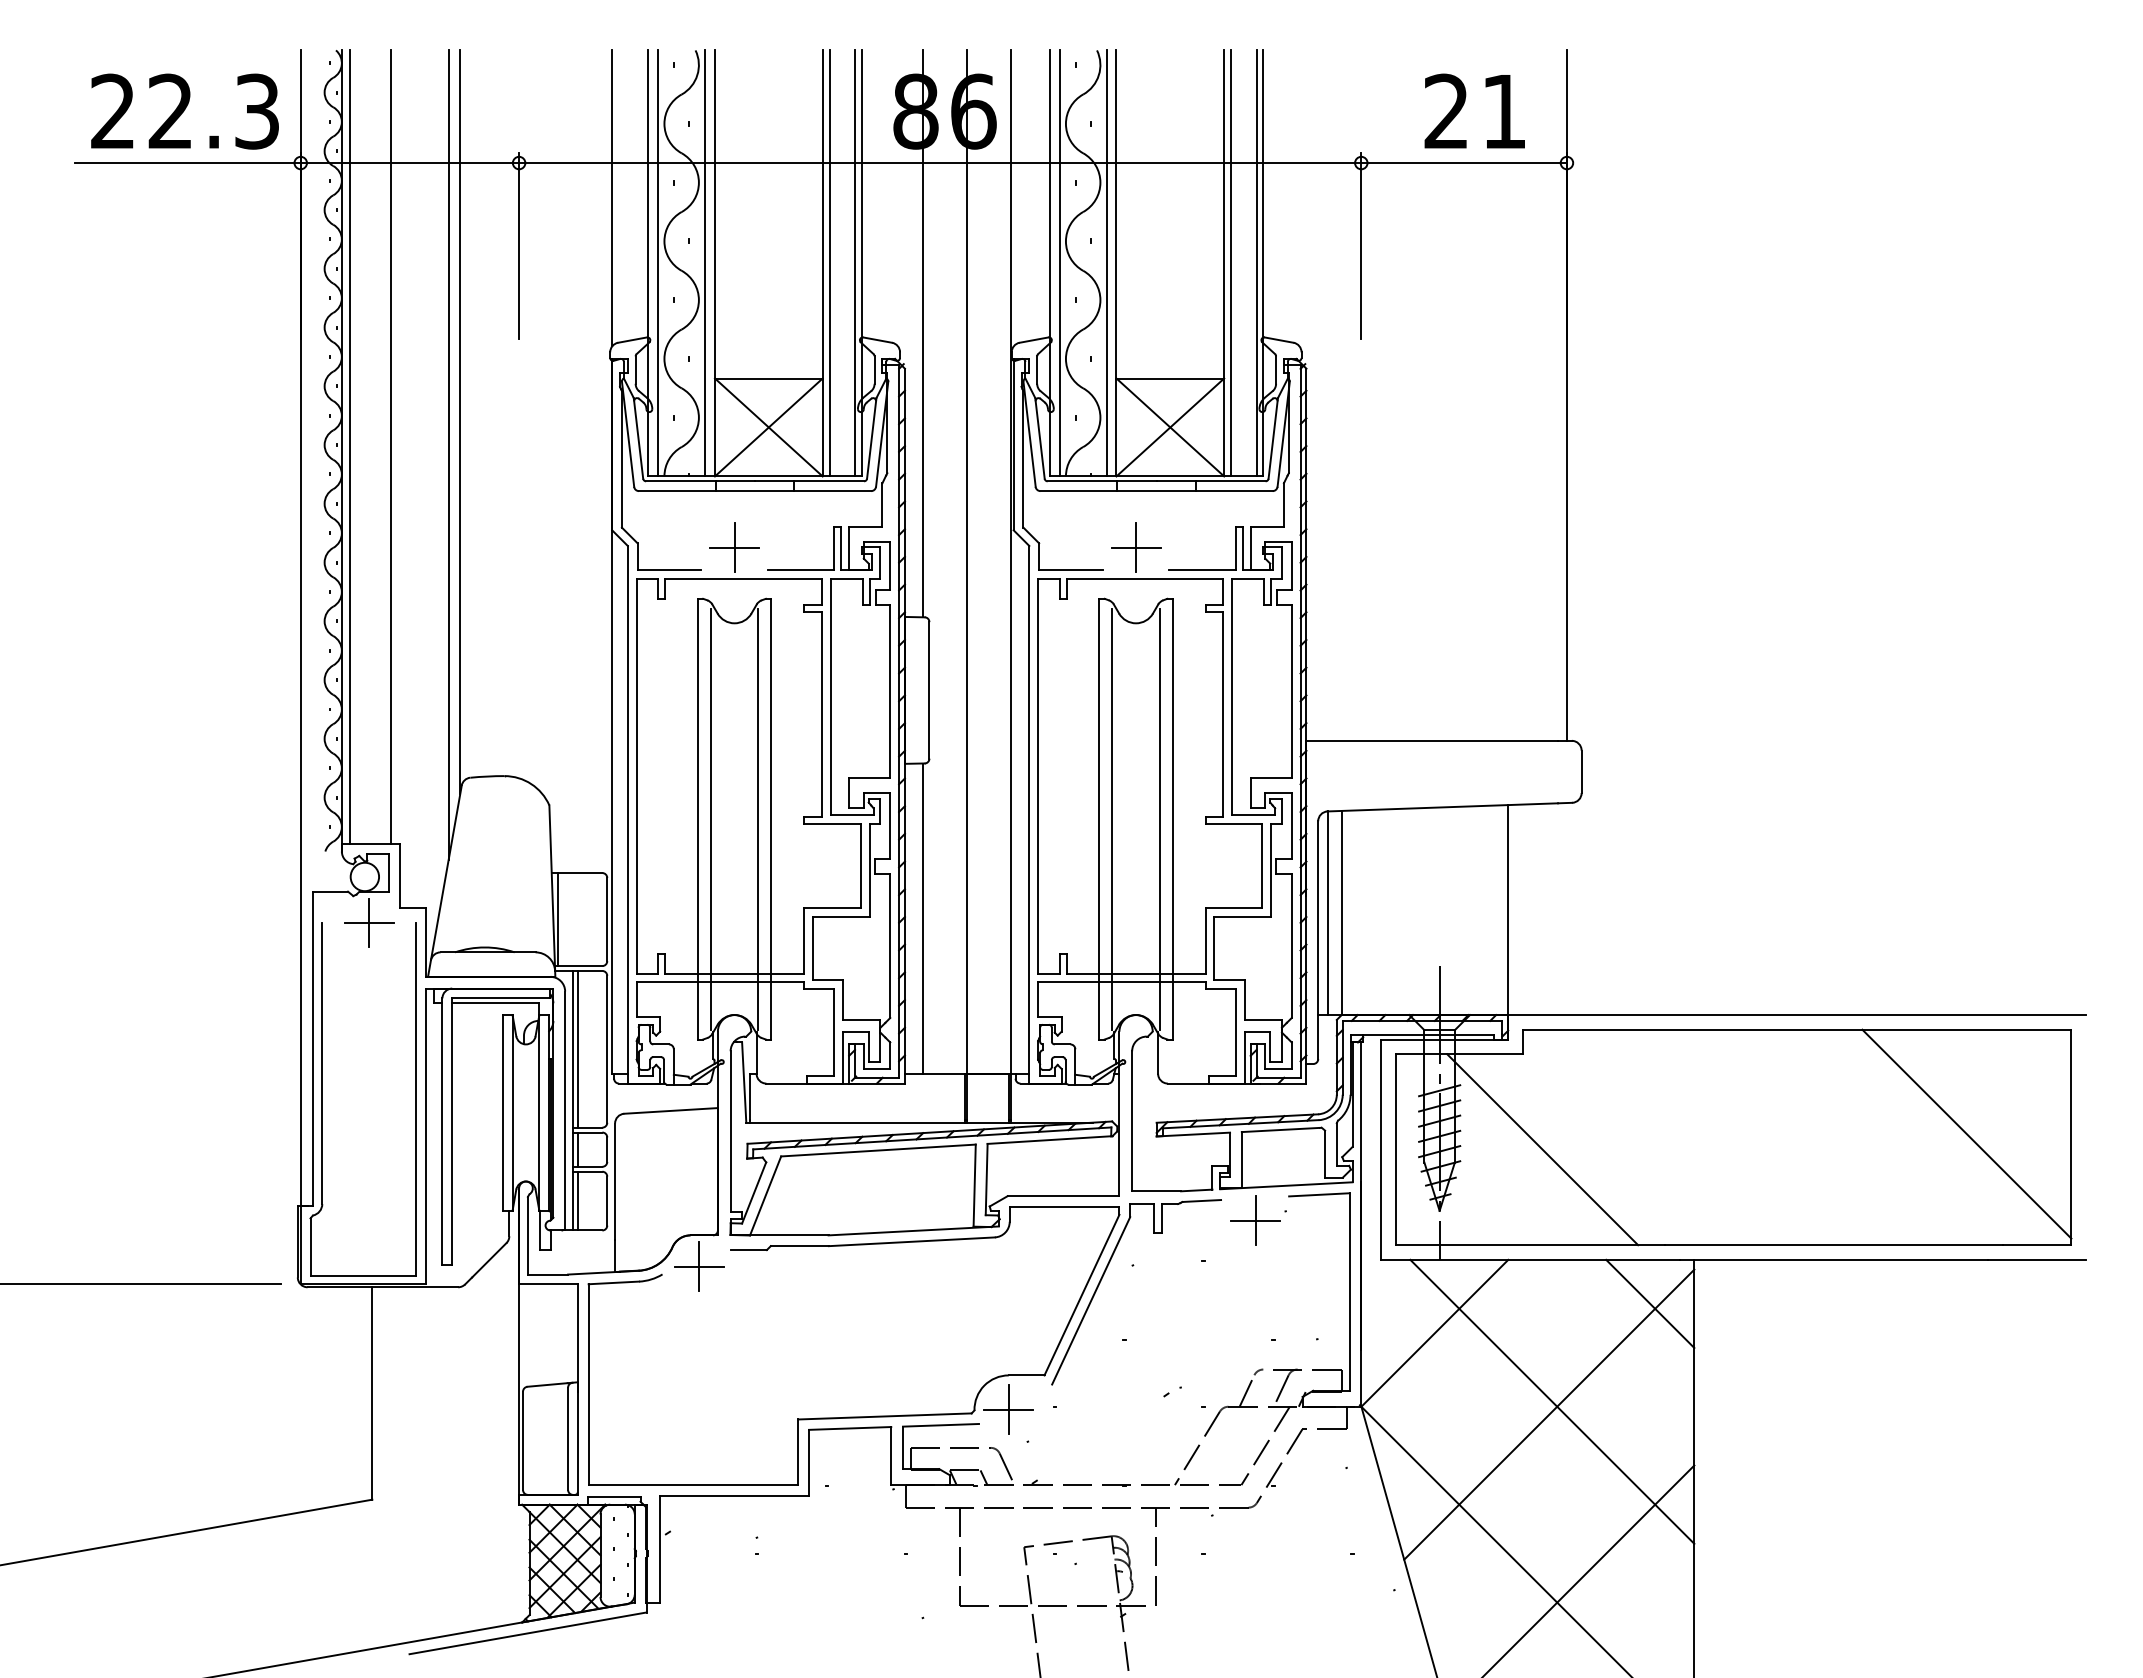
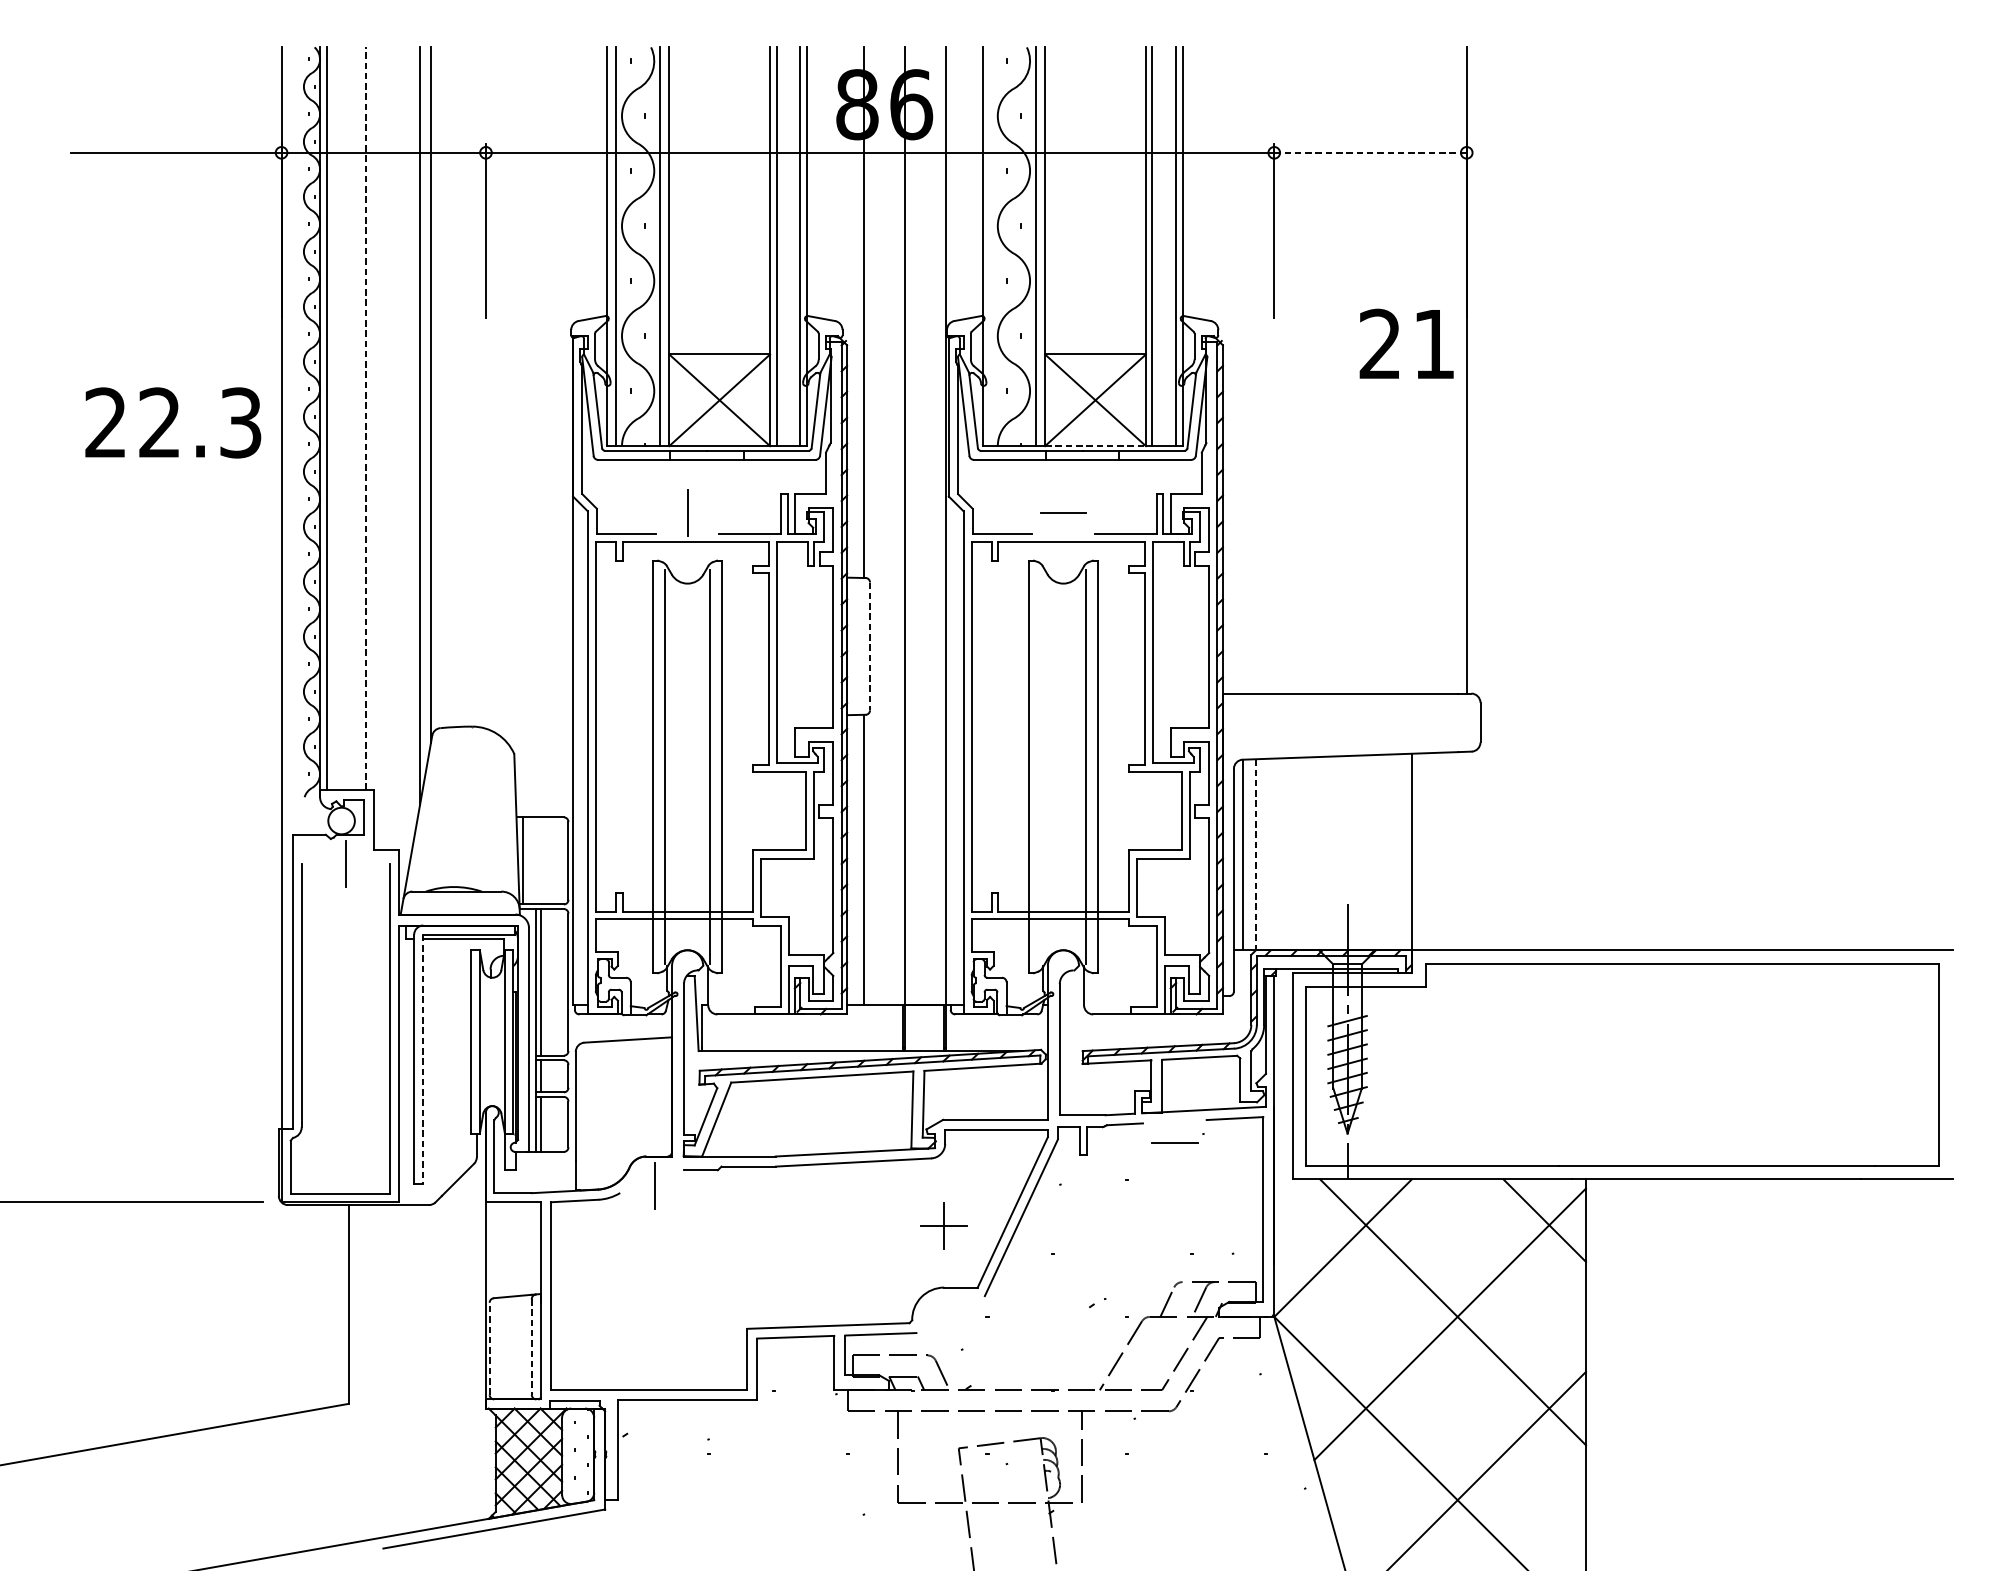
text: (1474, 110) -> (1406, 343), moved
text: (184, 111) -> (172, 422), moved
line: (1464, 163) -> (1370, 153), solid -> dashed
line: (612, 198) -> (573, 185), removed
line: (1059, 263) -> (991, 246), removed
line: (390, 447) -> (365, 419), solid -> dashed
line: (1170, 476) -> (1095, 446), solid -> dashed
line: (734, 547) -> (687, 512), removed
line: (1136, 547) -> (1063, 512), removed
line: (929, 690) -> (870, 646), solid -> dashed
line: (1112, 818) -> (1041, 766), removed
line: (1341, 913) -> (1255, 855), solid -> dashed
line: (368, 922) -> (344, 863), removed
line: (452, 1132) -> (423, 1060), solid -> dashed
line: (1966, 1133) -> (1840, 1061), removed
line: (1542, 1149) -> (1443, 1076), removed
line: (1255, 1220) -> (1175, 1142), removed
line: (698, 1266) -> (653, 1185), removed
part: (1008, 1409) -> (944, 1225), moved
line: (568, 1439) -> (532, 1347), solid -> dashed
line: (523, 1440) -> (490, 1348), solid -> dashed

